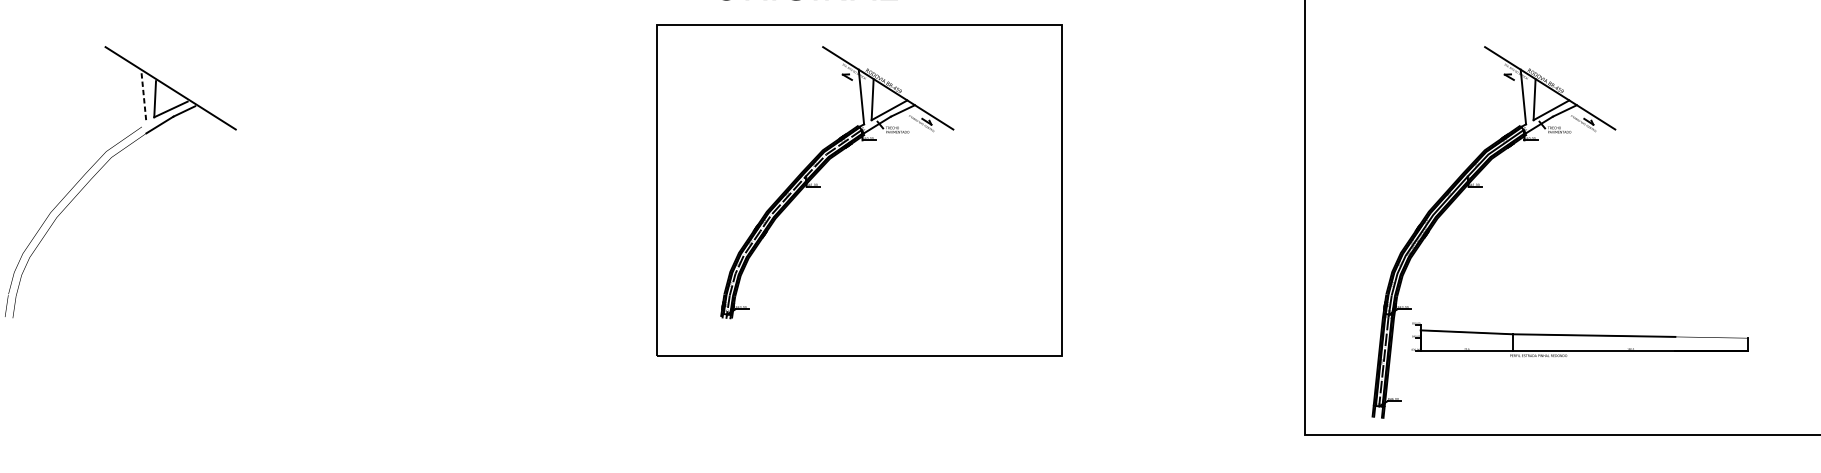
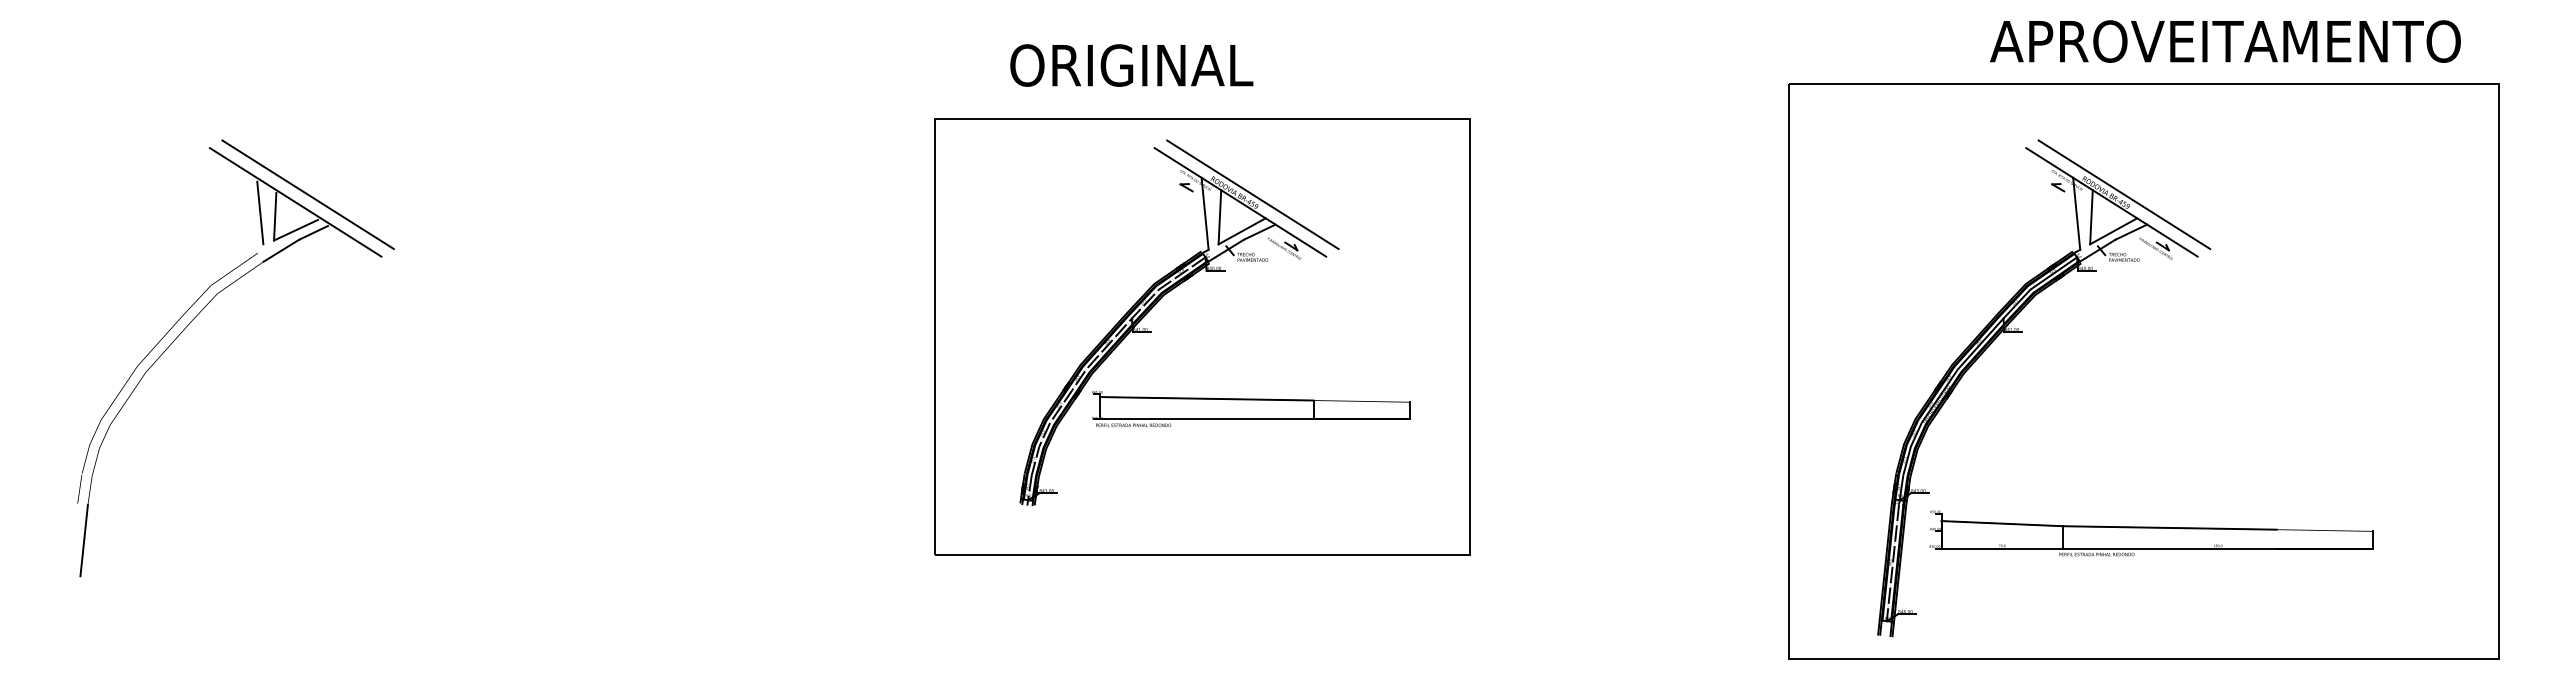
line: (179, 82) -> (307, 194), added
line: (897, 82) -> (1252, 194), added
line: (1559, 82) -> (2124, 194), added
line: (143, 96) -> (260, 212), dashed -> solid
part: (896, 244) -> (1251, 408), added
line: (9, 345) -> (83, 540), added

